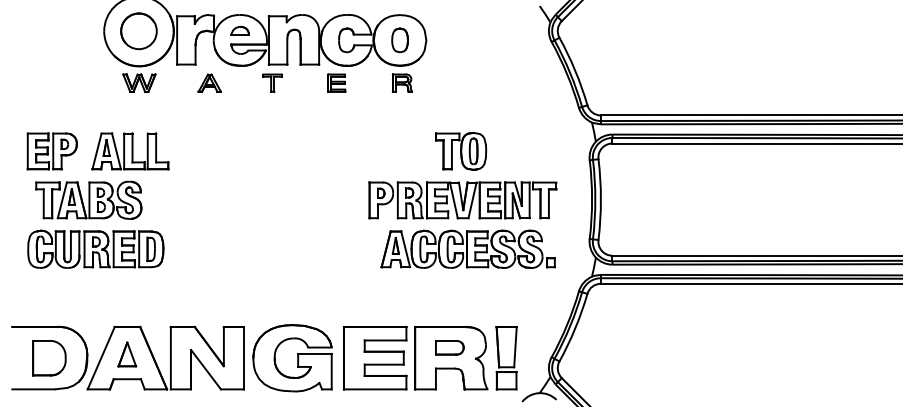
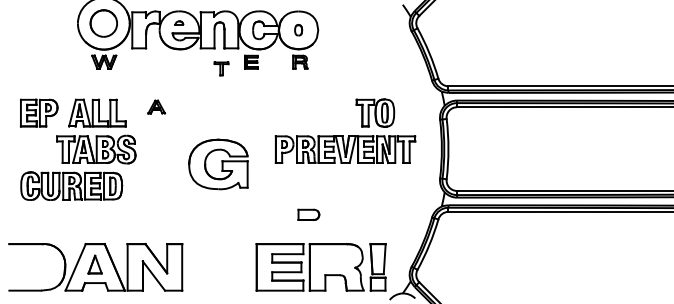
part: (239, 30) -> (178, 22), size x0.6
part: (399, 40) -> (298, 30), size x0.6
part: (209, 82) -> (156, 106), moved
part: (272, 82) -> (221, 68), moved
part: (461, 150) -> (375, 112), moved
part: (88, 199) -> (96, 149), moved
part: (467, 248) -> (348, 185), removed
part: (449, 347) -> (308, 214), moved
part: (49, 358) -> (37, 267), removed
part: (292, 358) -> (218, 164), moved

